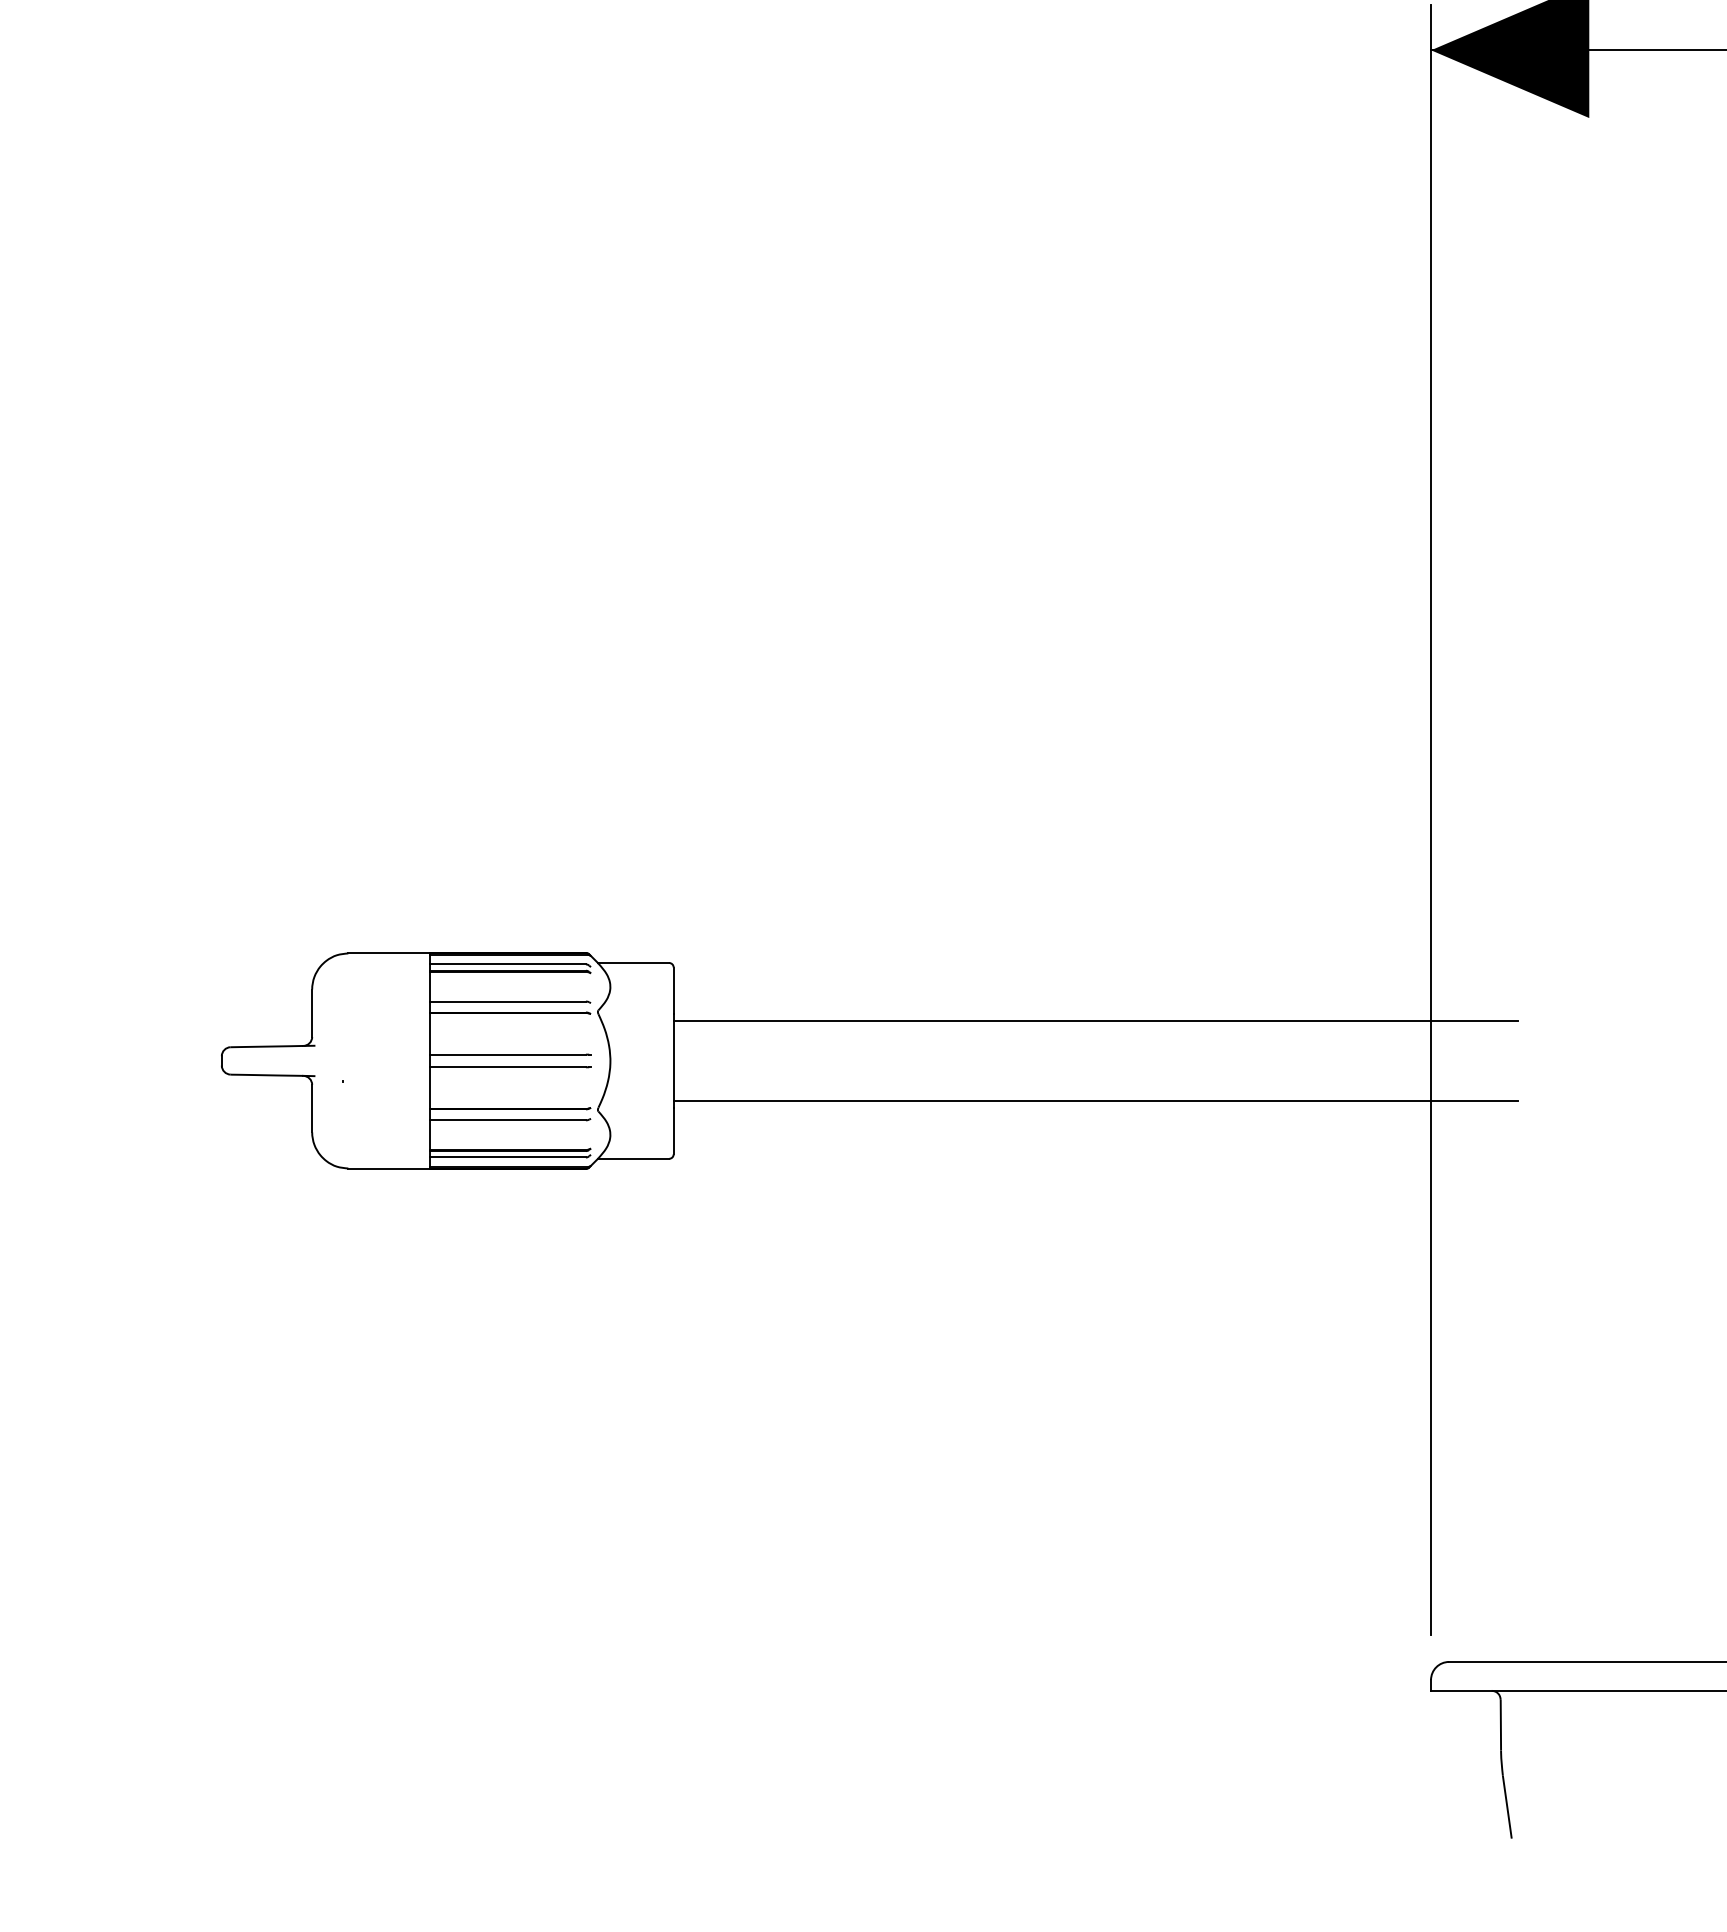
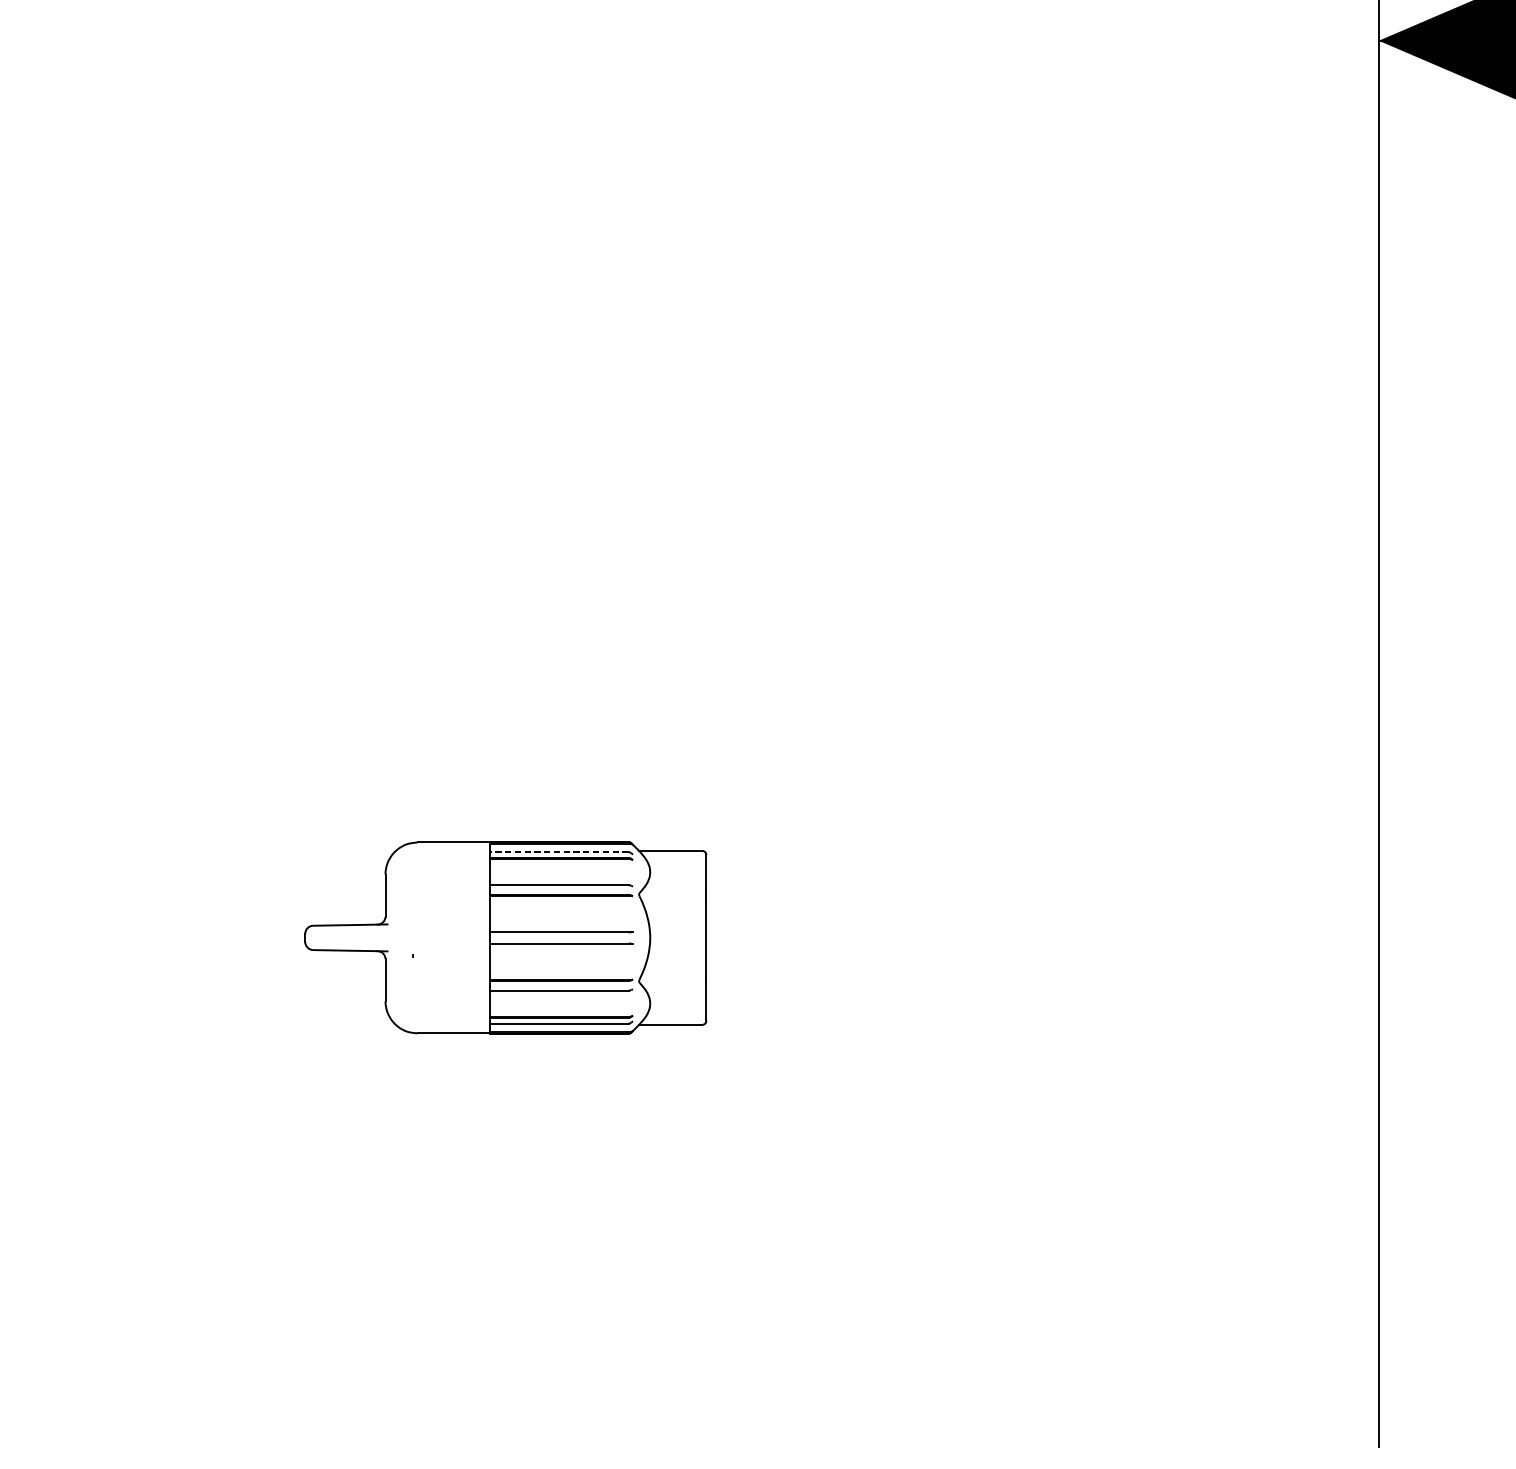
line: (507, 964) -> (558, 852), solid -> dashed
line: (1095, 1020) -> (1080, 902), removed
line: (1095, 1101) -> (1080, 973), removed

